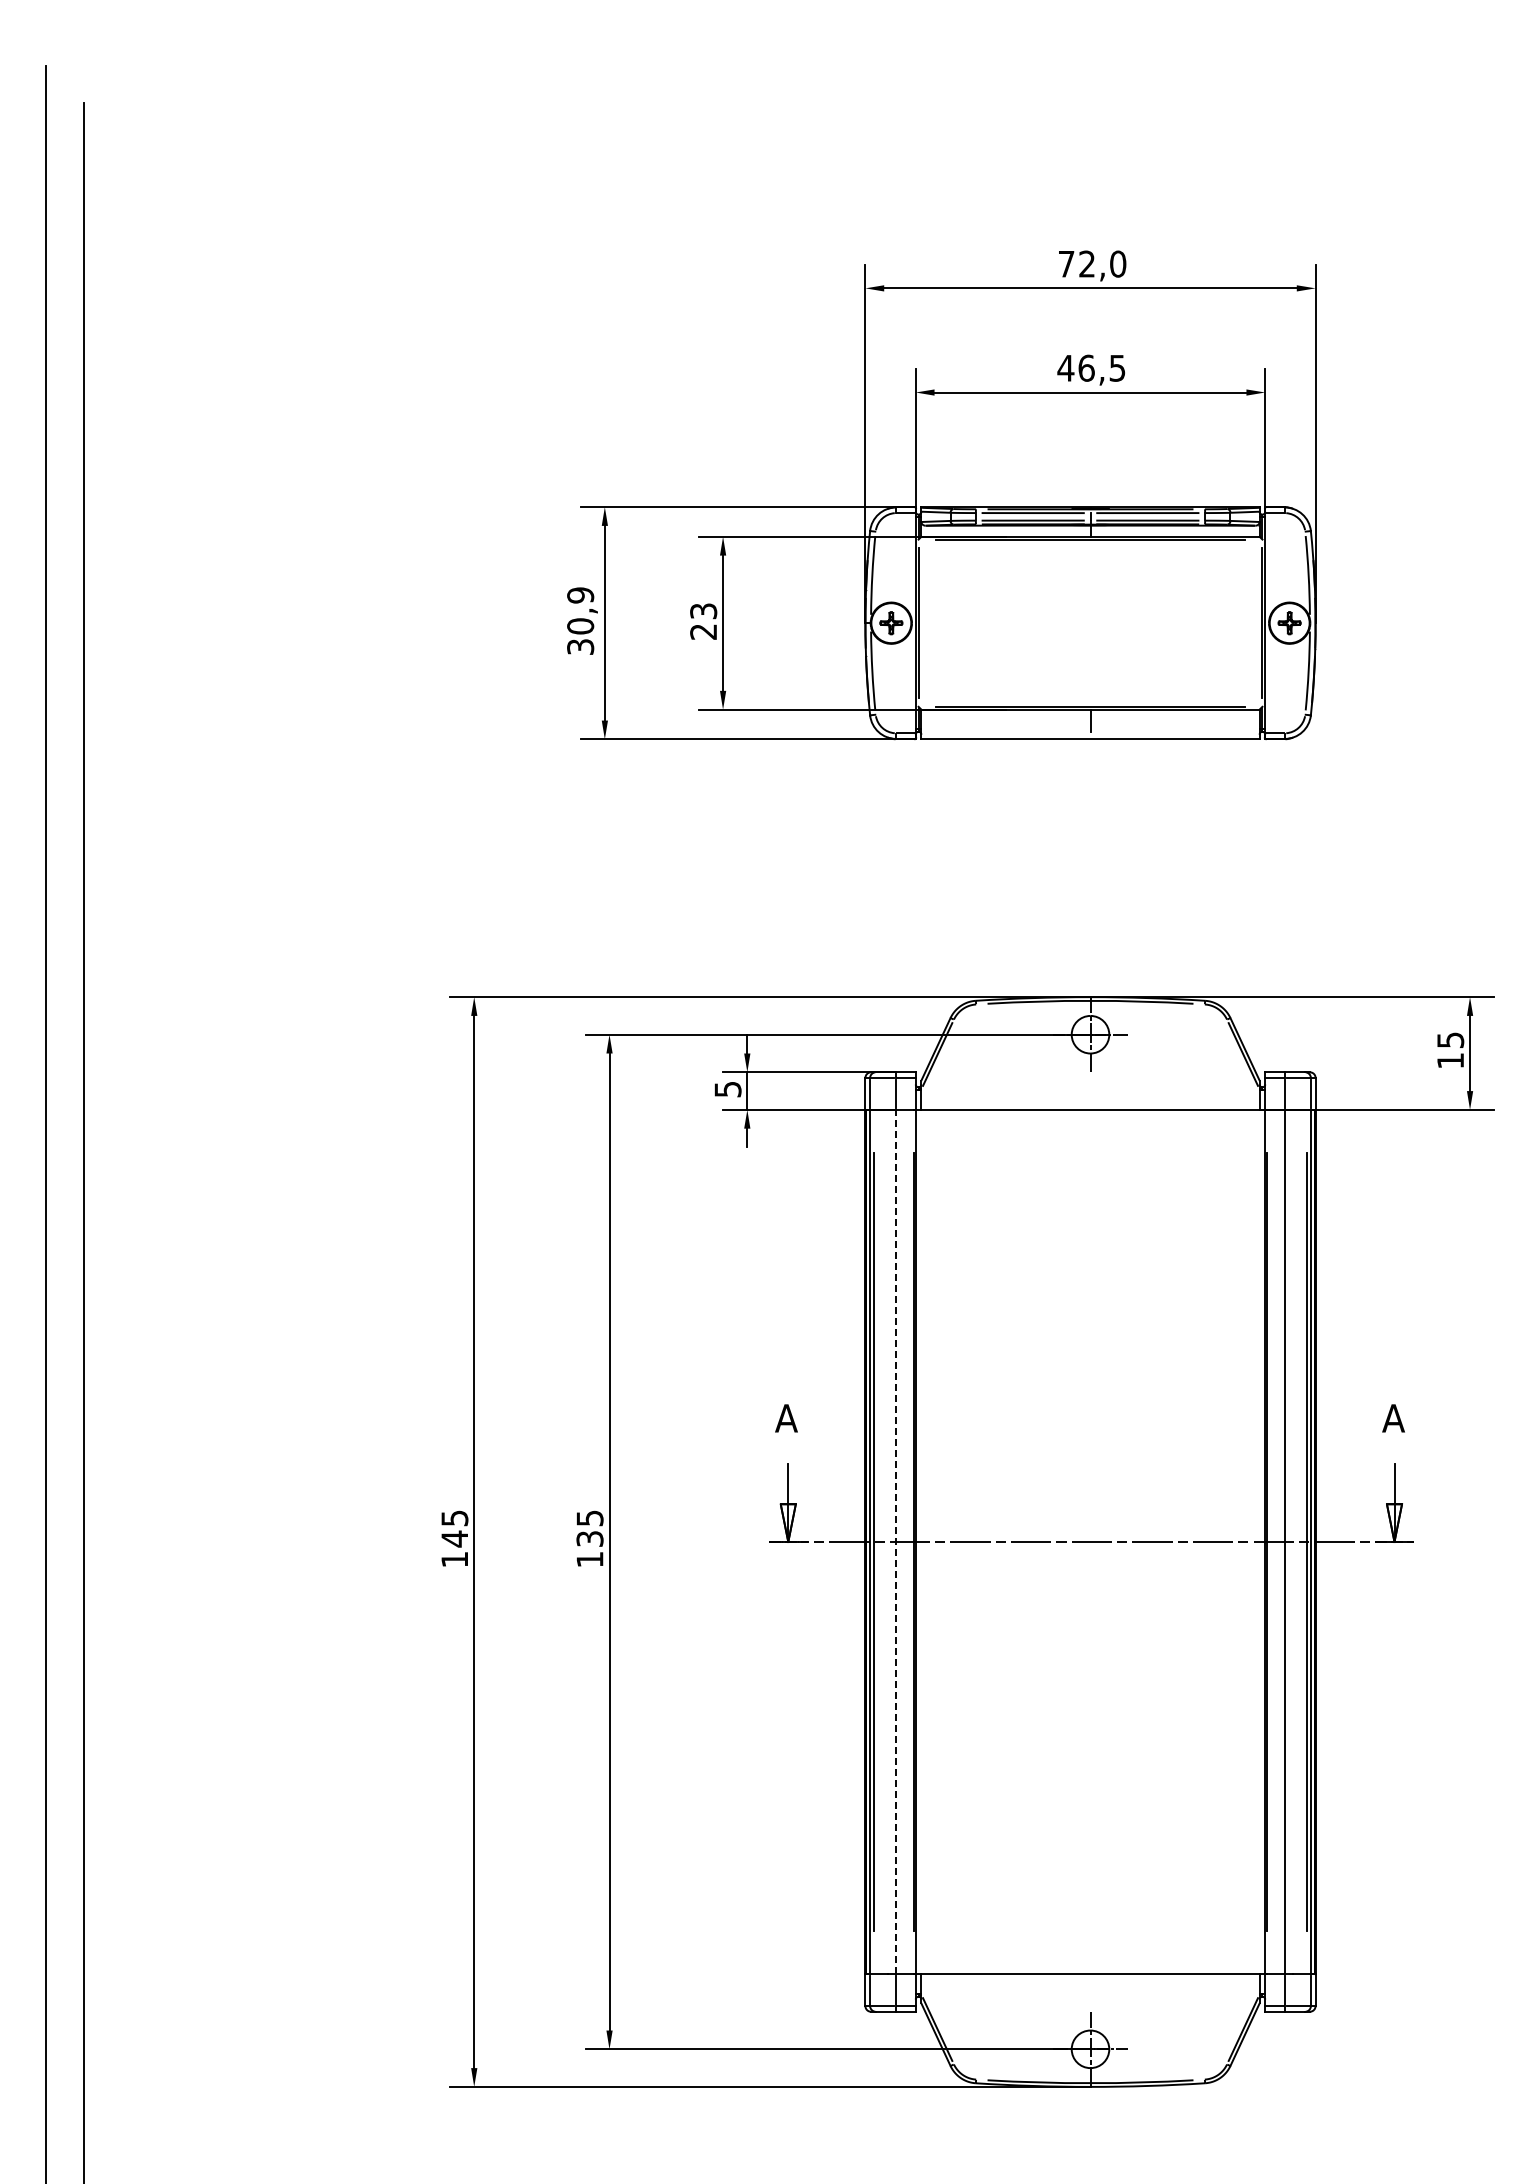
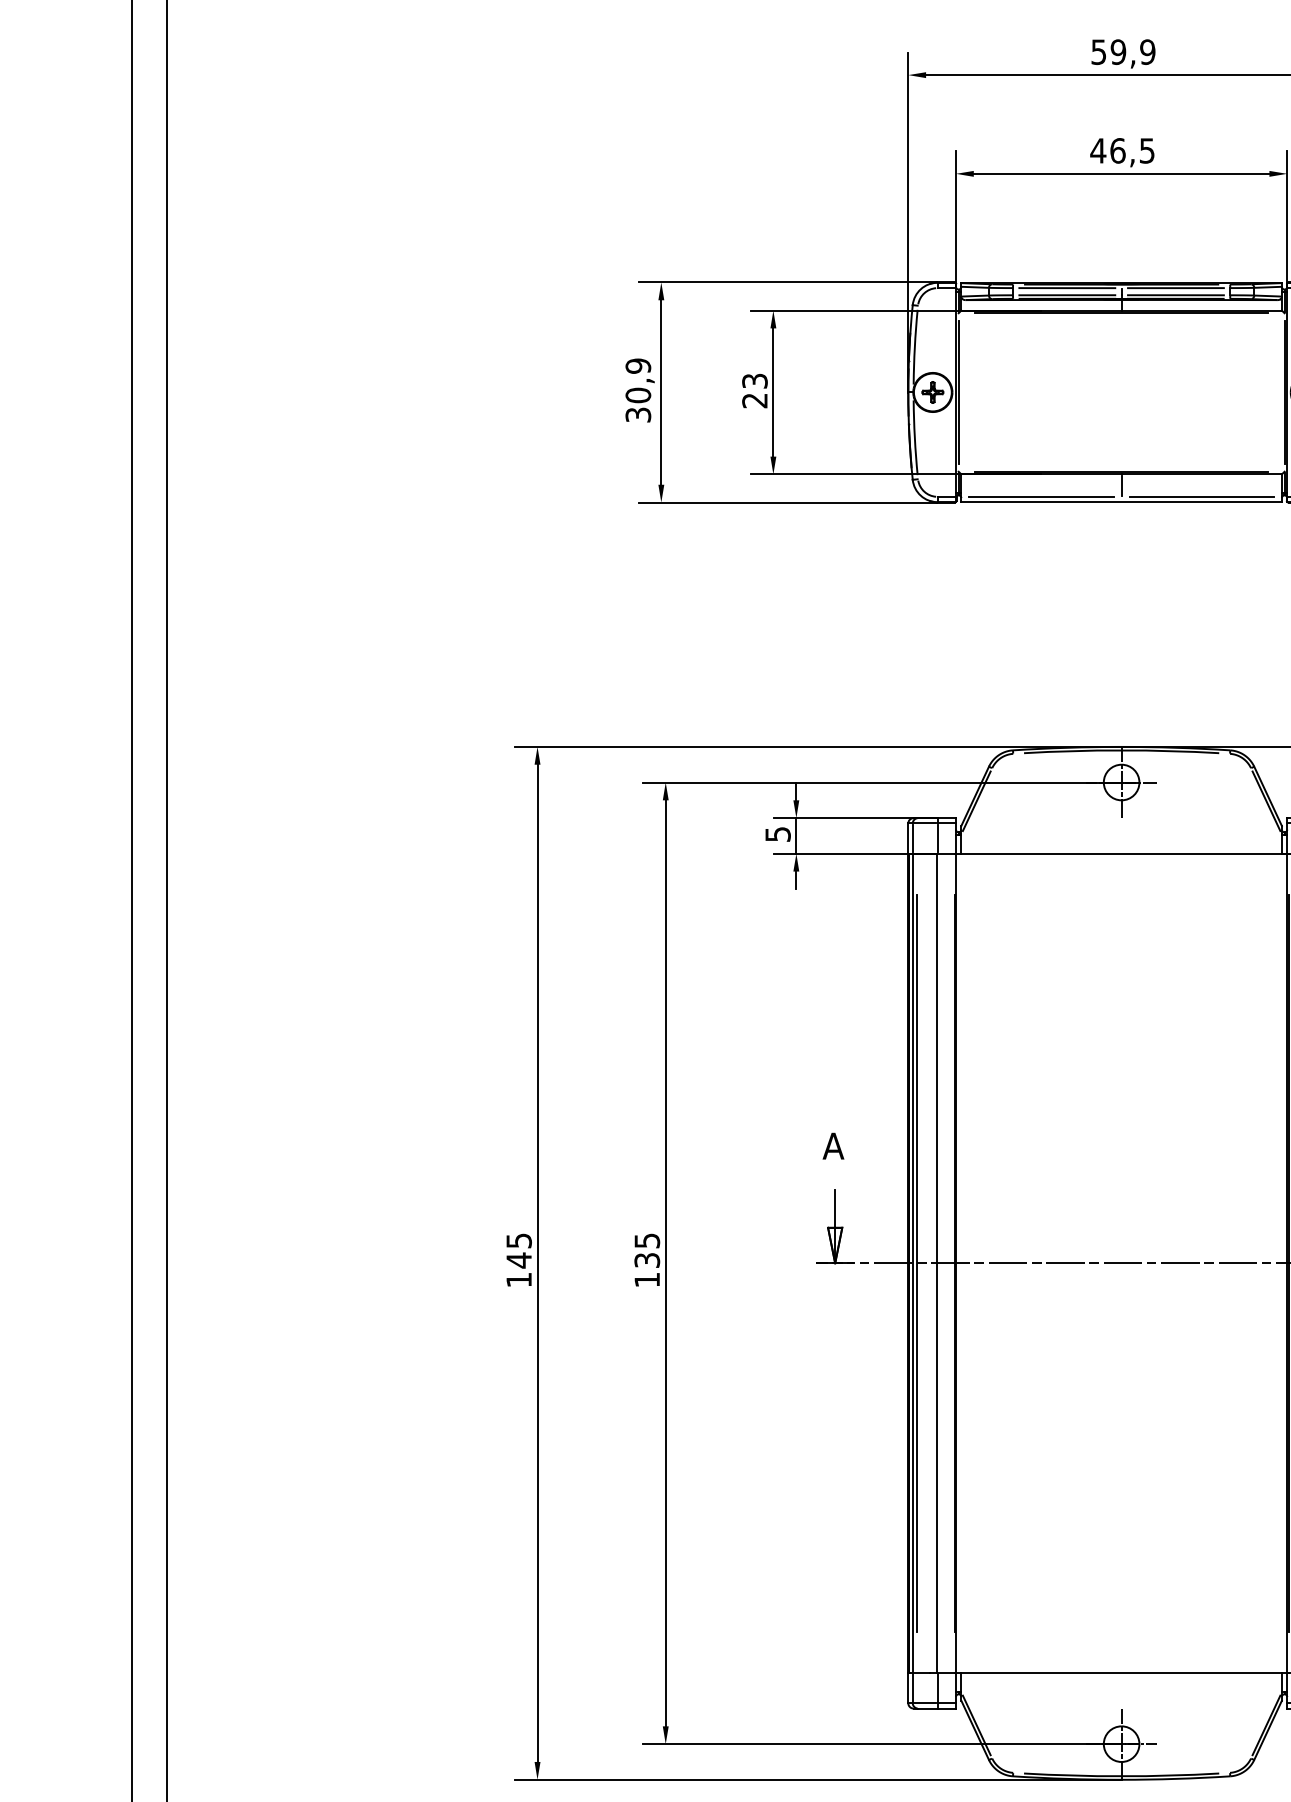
text: (1092, 263) -> (1123, 51), 72,0 -> 59,9
line: (1005, 733) -> (1041, 497), added
line: (1174, 733) -> (1201, 497), added
line: (895, 1541) -> (936, 1262), dashed -> solid

